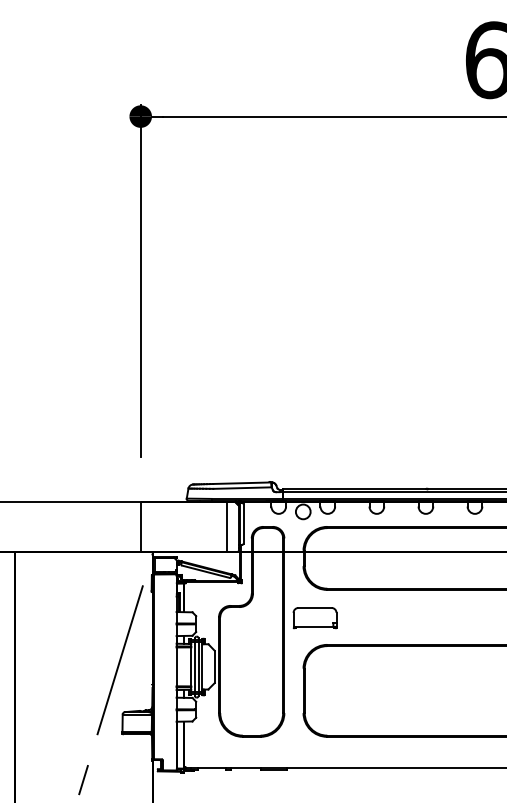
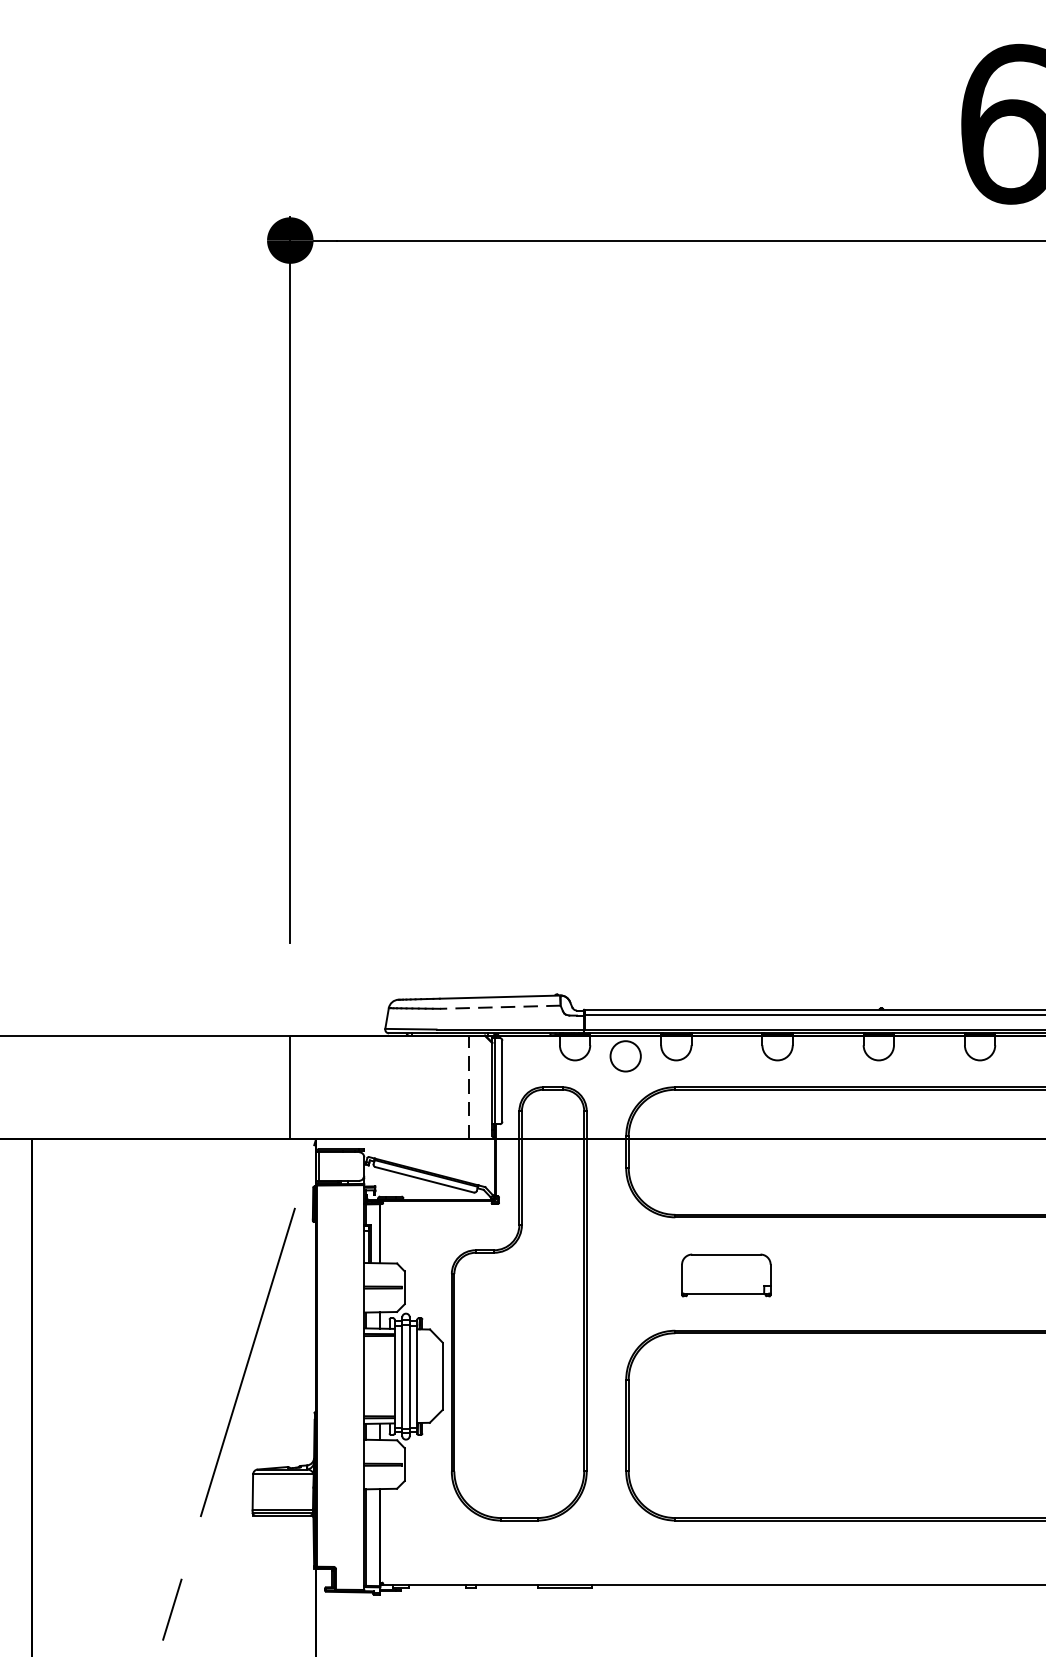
line: (242, 488) -> (500, 1008), solid -> dashed
line: (227, 526) -> (469, 1086), solid -> dashed
part: (314, 618) -> (725, 1276), moved

